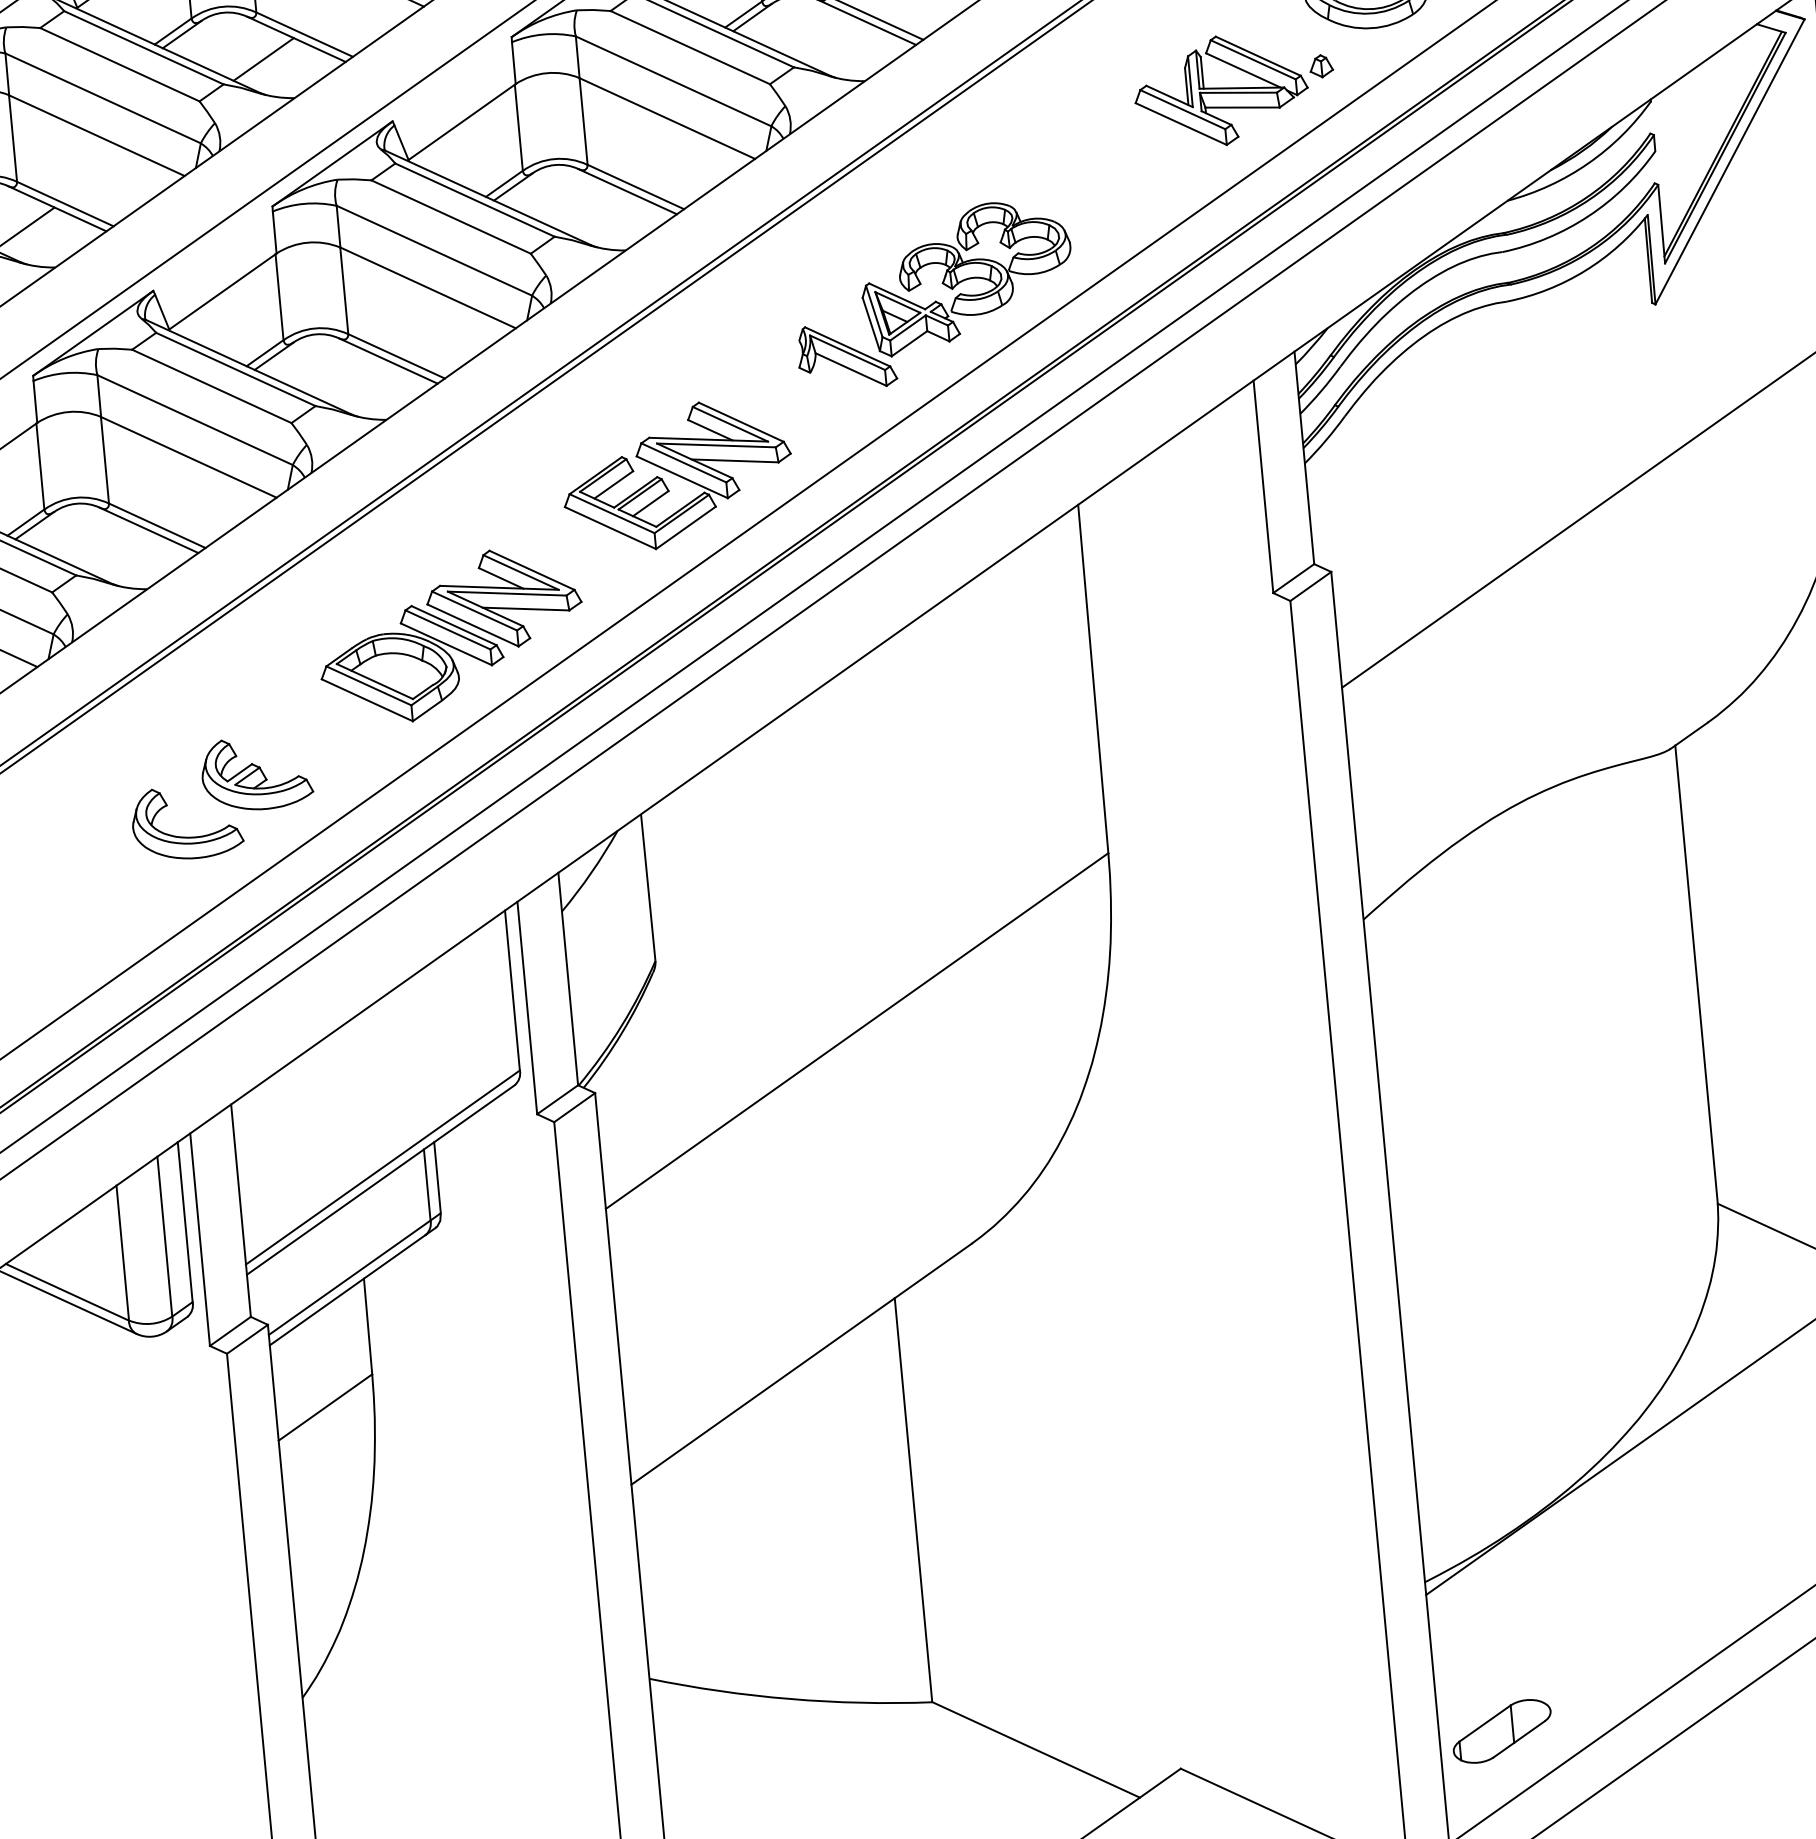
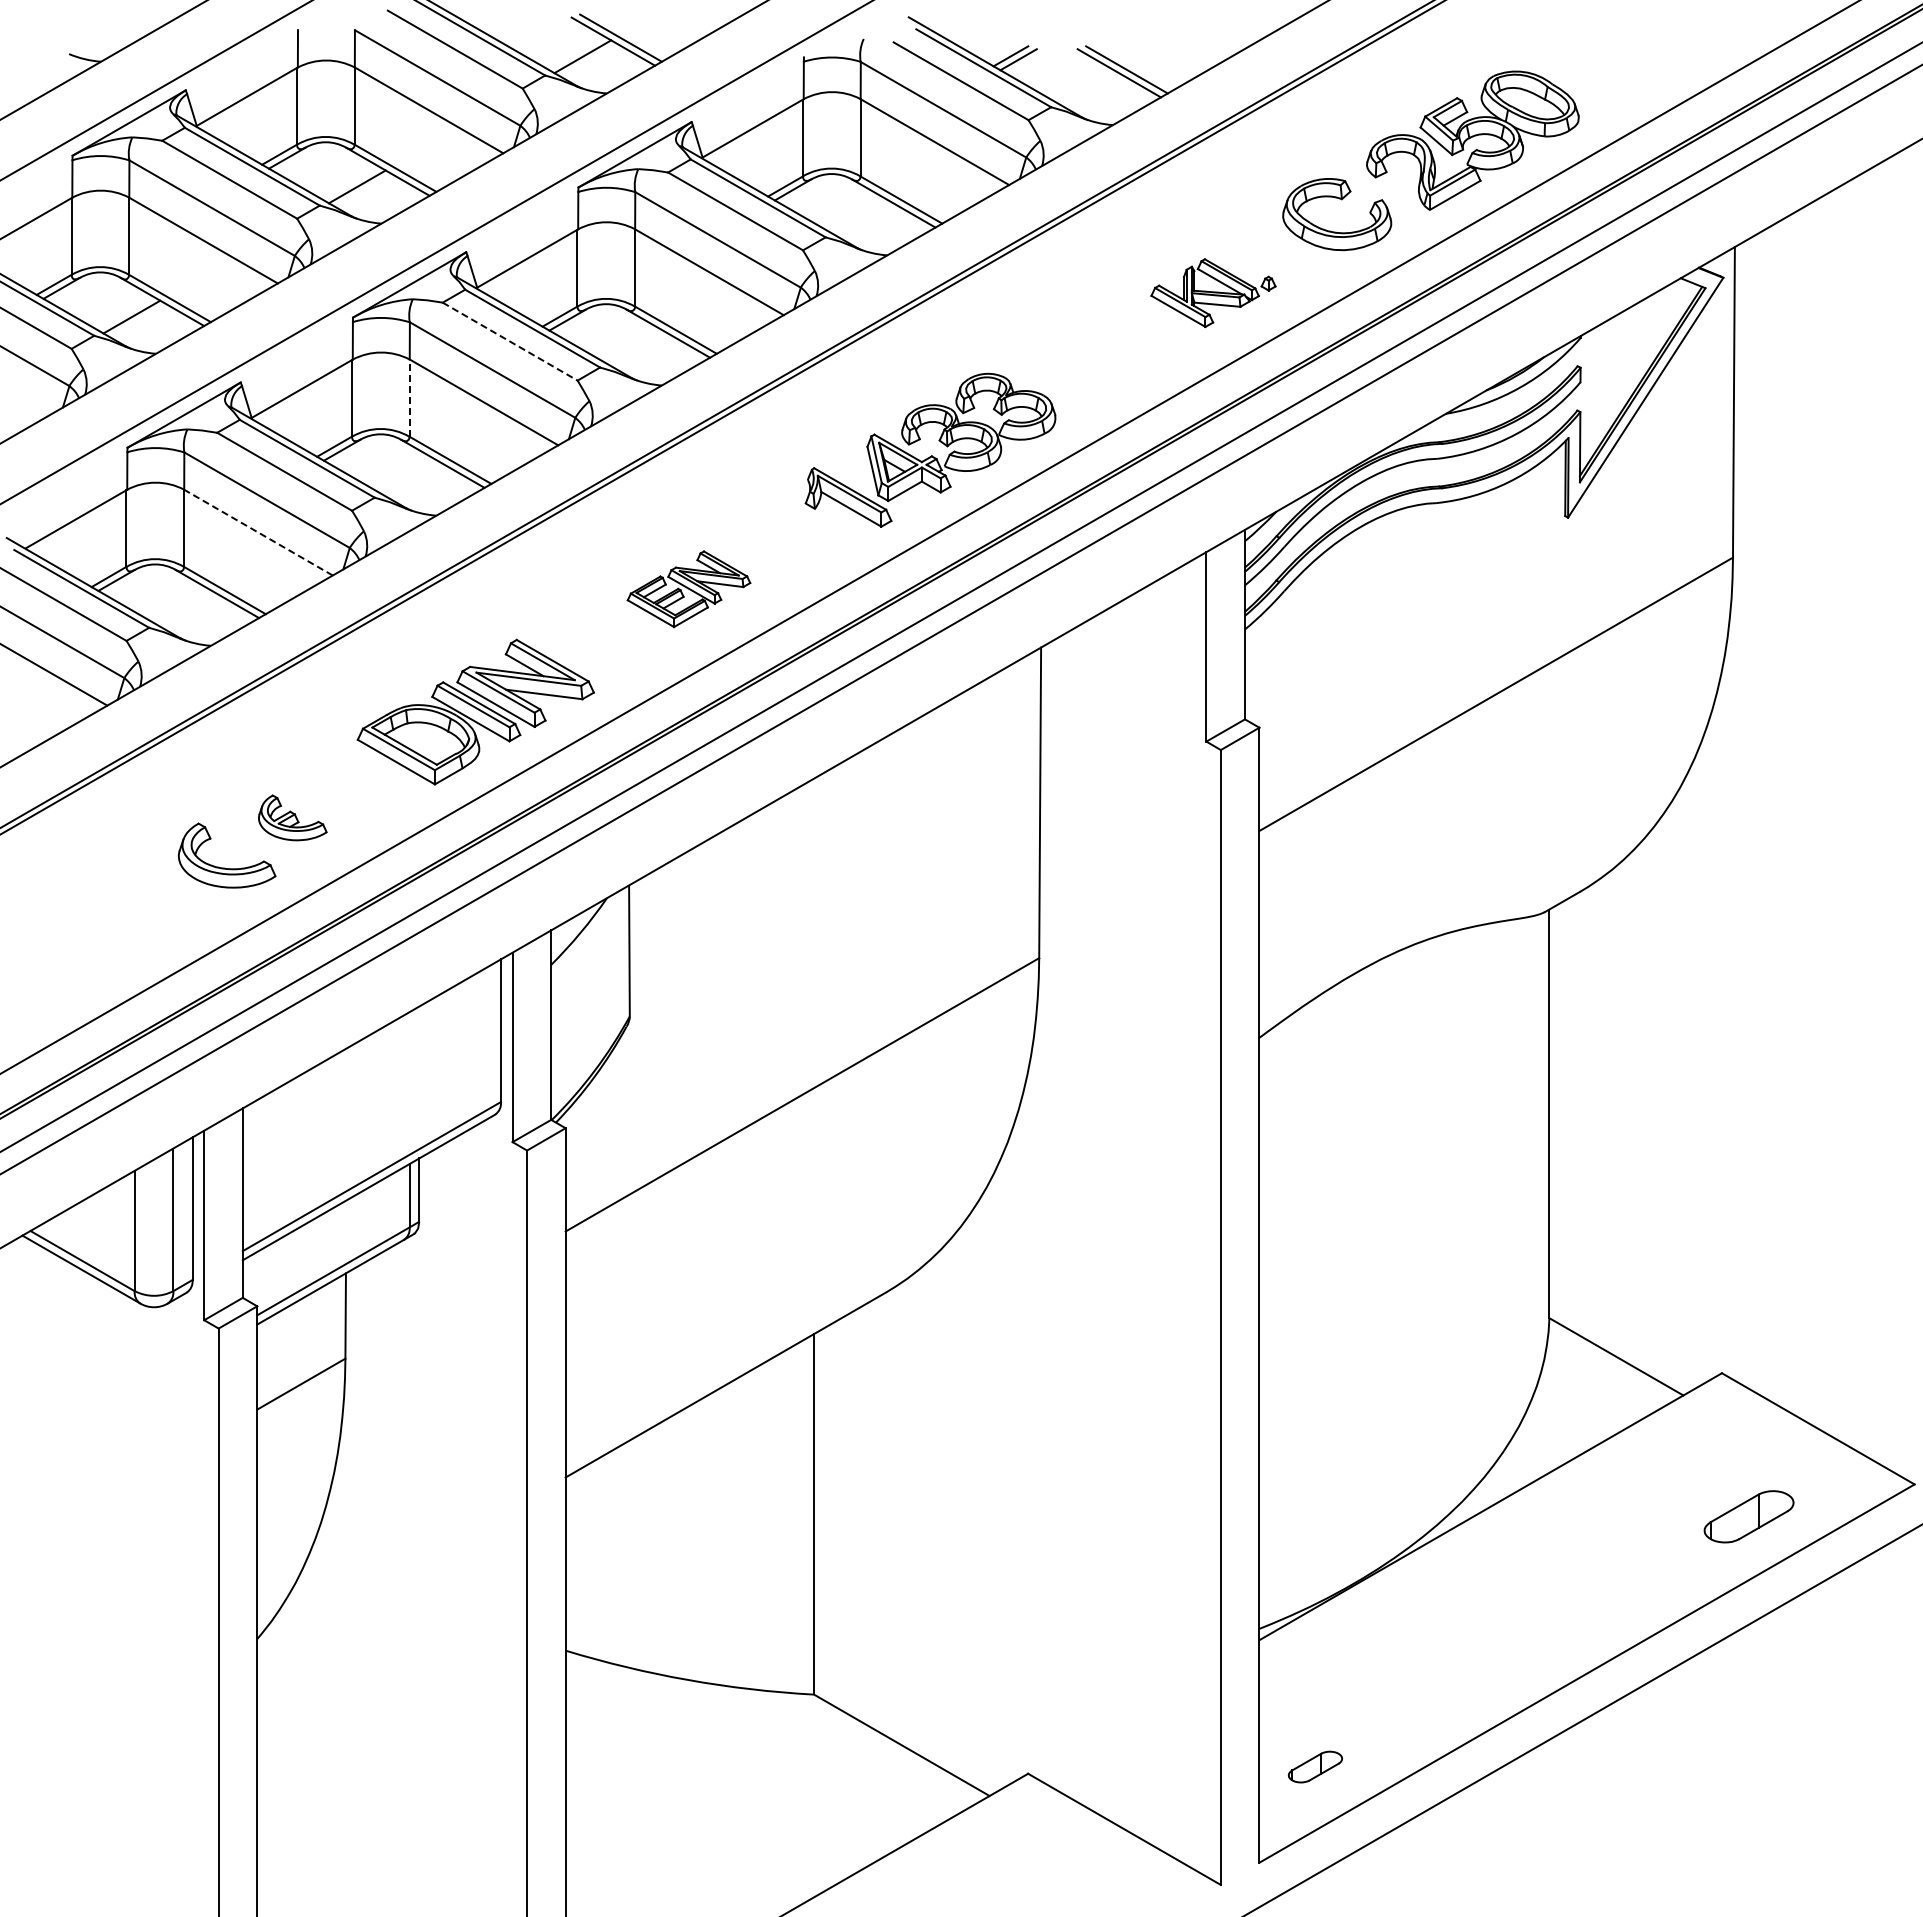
part: (1234, 88) -> (1213, 292), size x0.7
line: (451, 216) -> (510, 341), solid -> dashed
line: (344, 291) -> (409, 398), solid -> dashed
line: (188, 457) -> (258, 532), solid -> dashed
part: (676, 476) -> (688, 589), size x0.6
part: (256, 773) -> (292, 817), size x0.7
part: (1502, 1730) -> (1315, 1766), size x0.6

